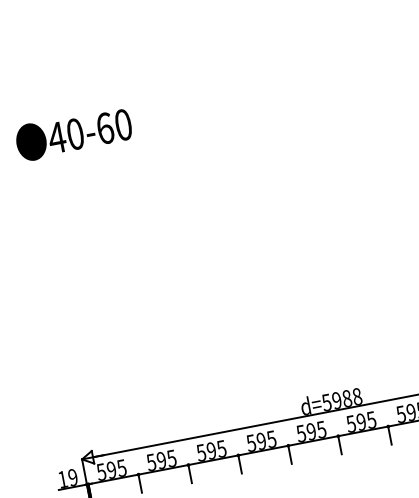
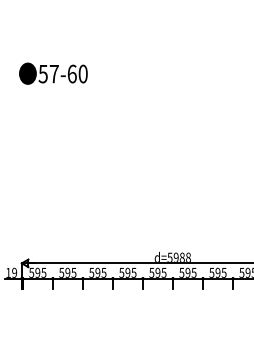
text: (65, 135) -> (48, 73), 40-60 -> 57-60

